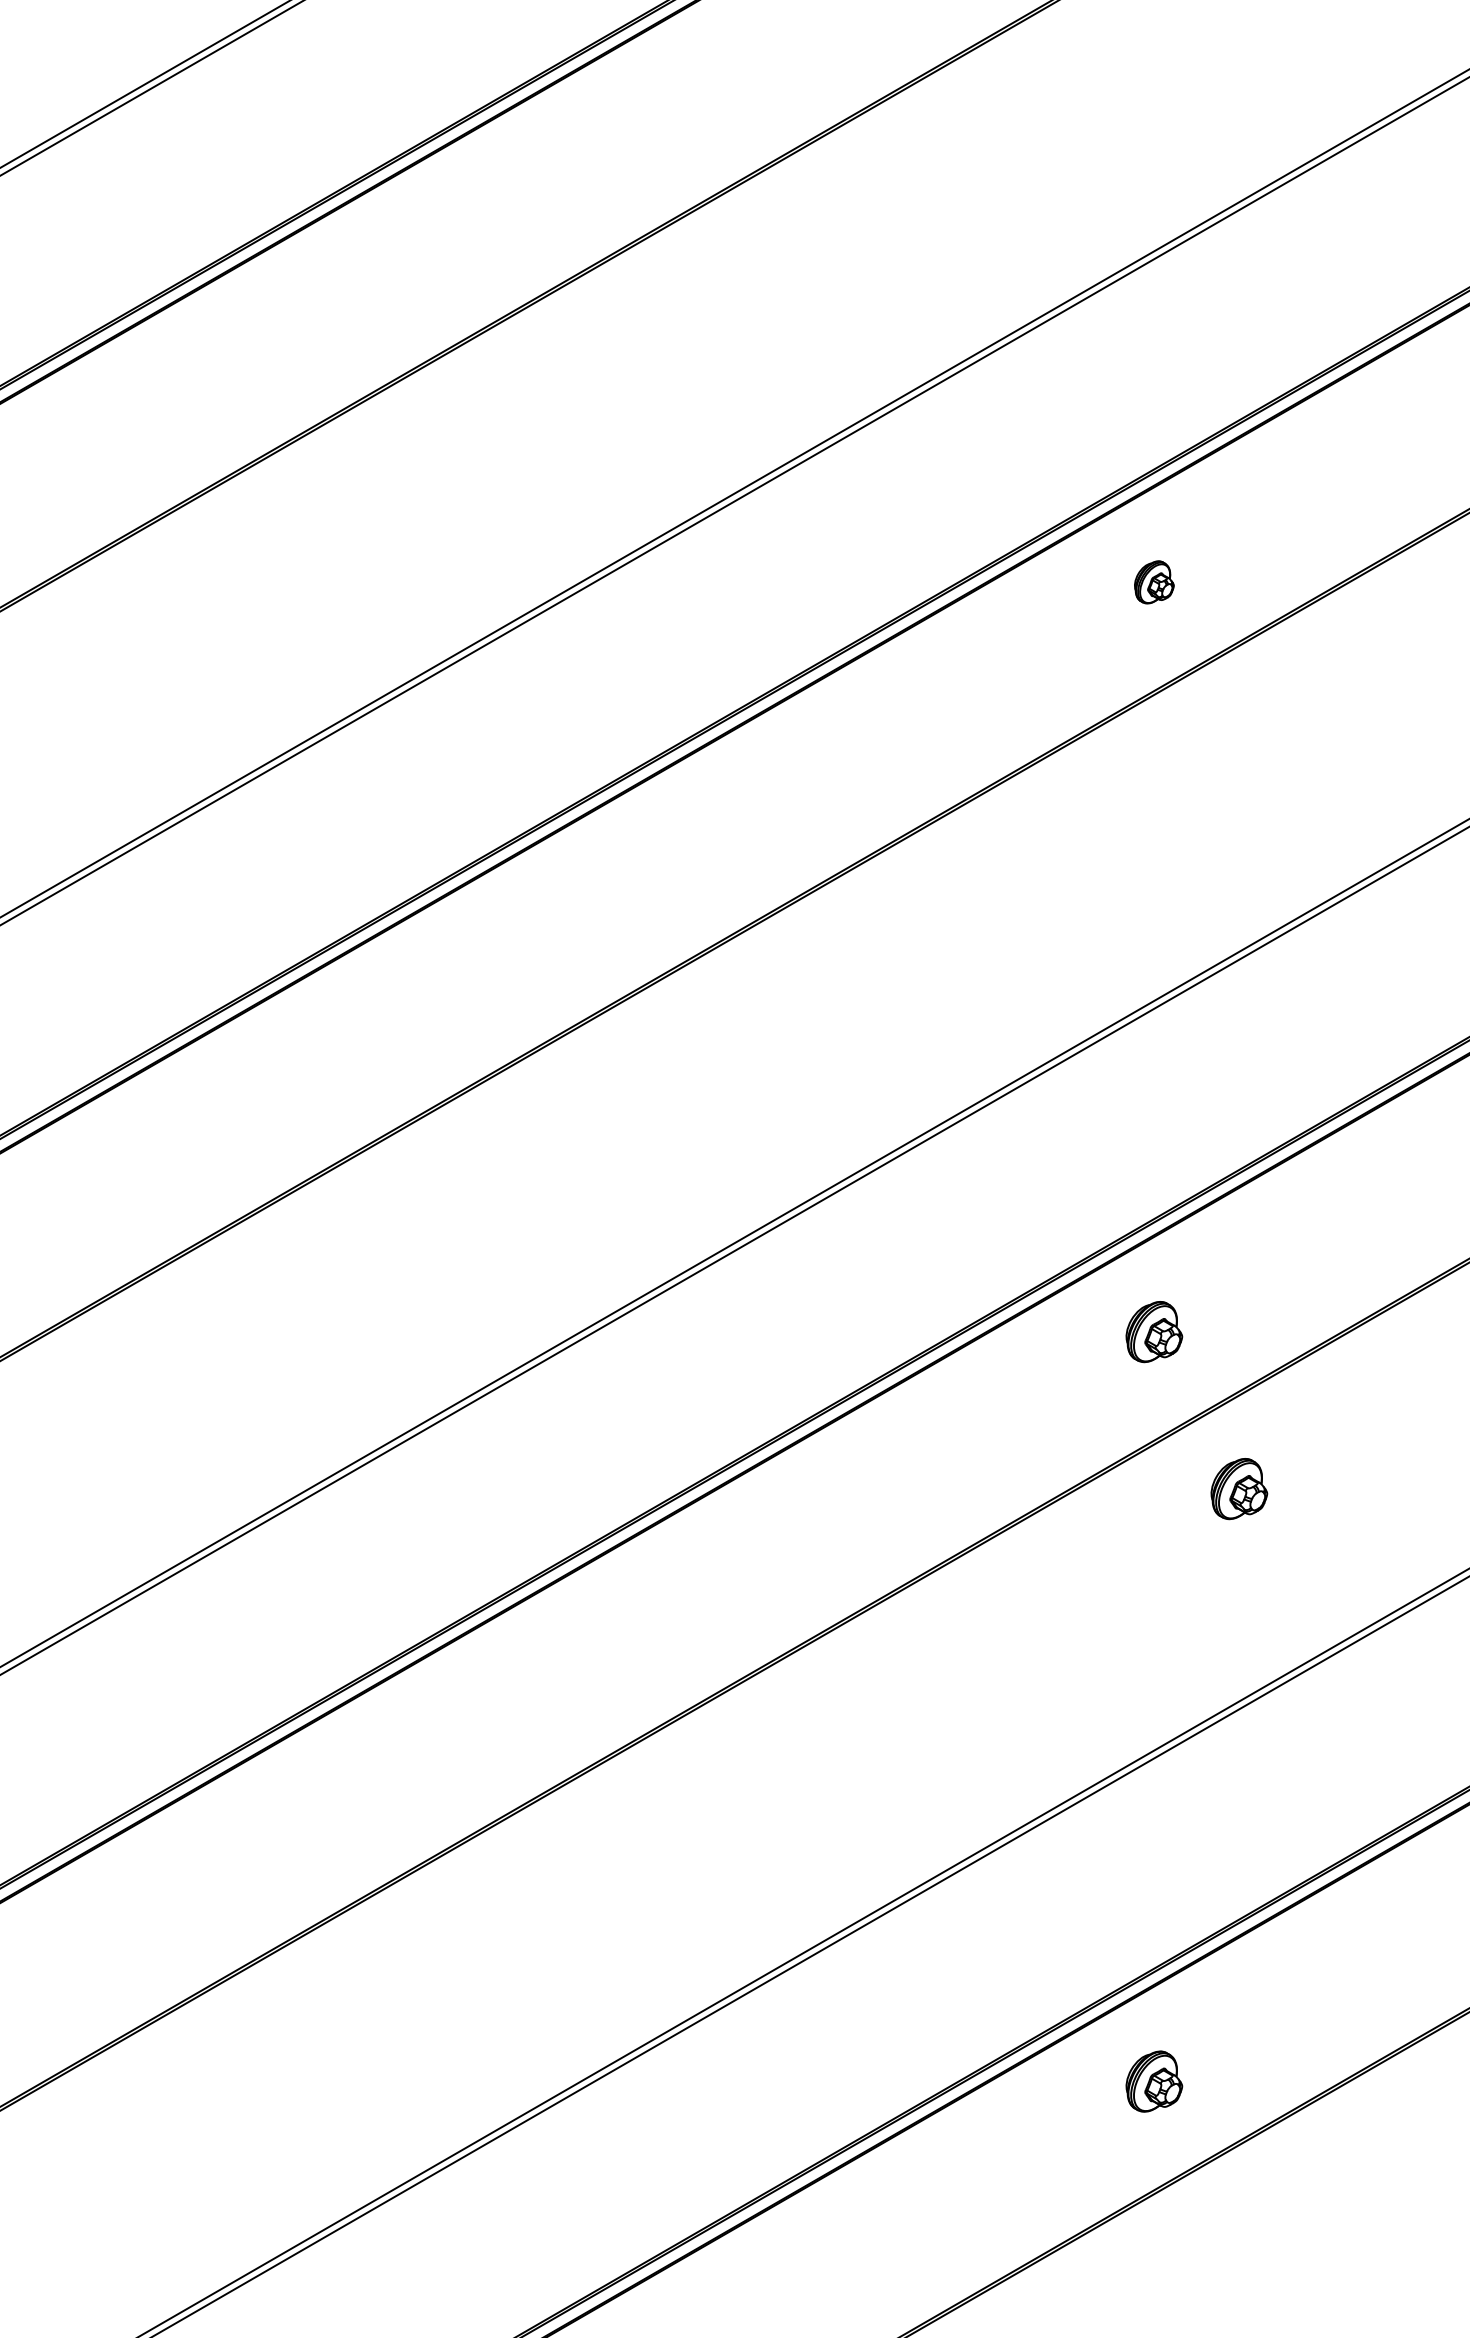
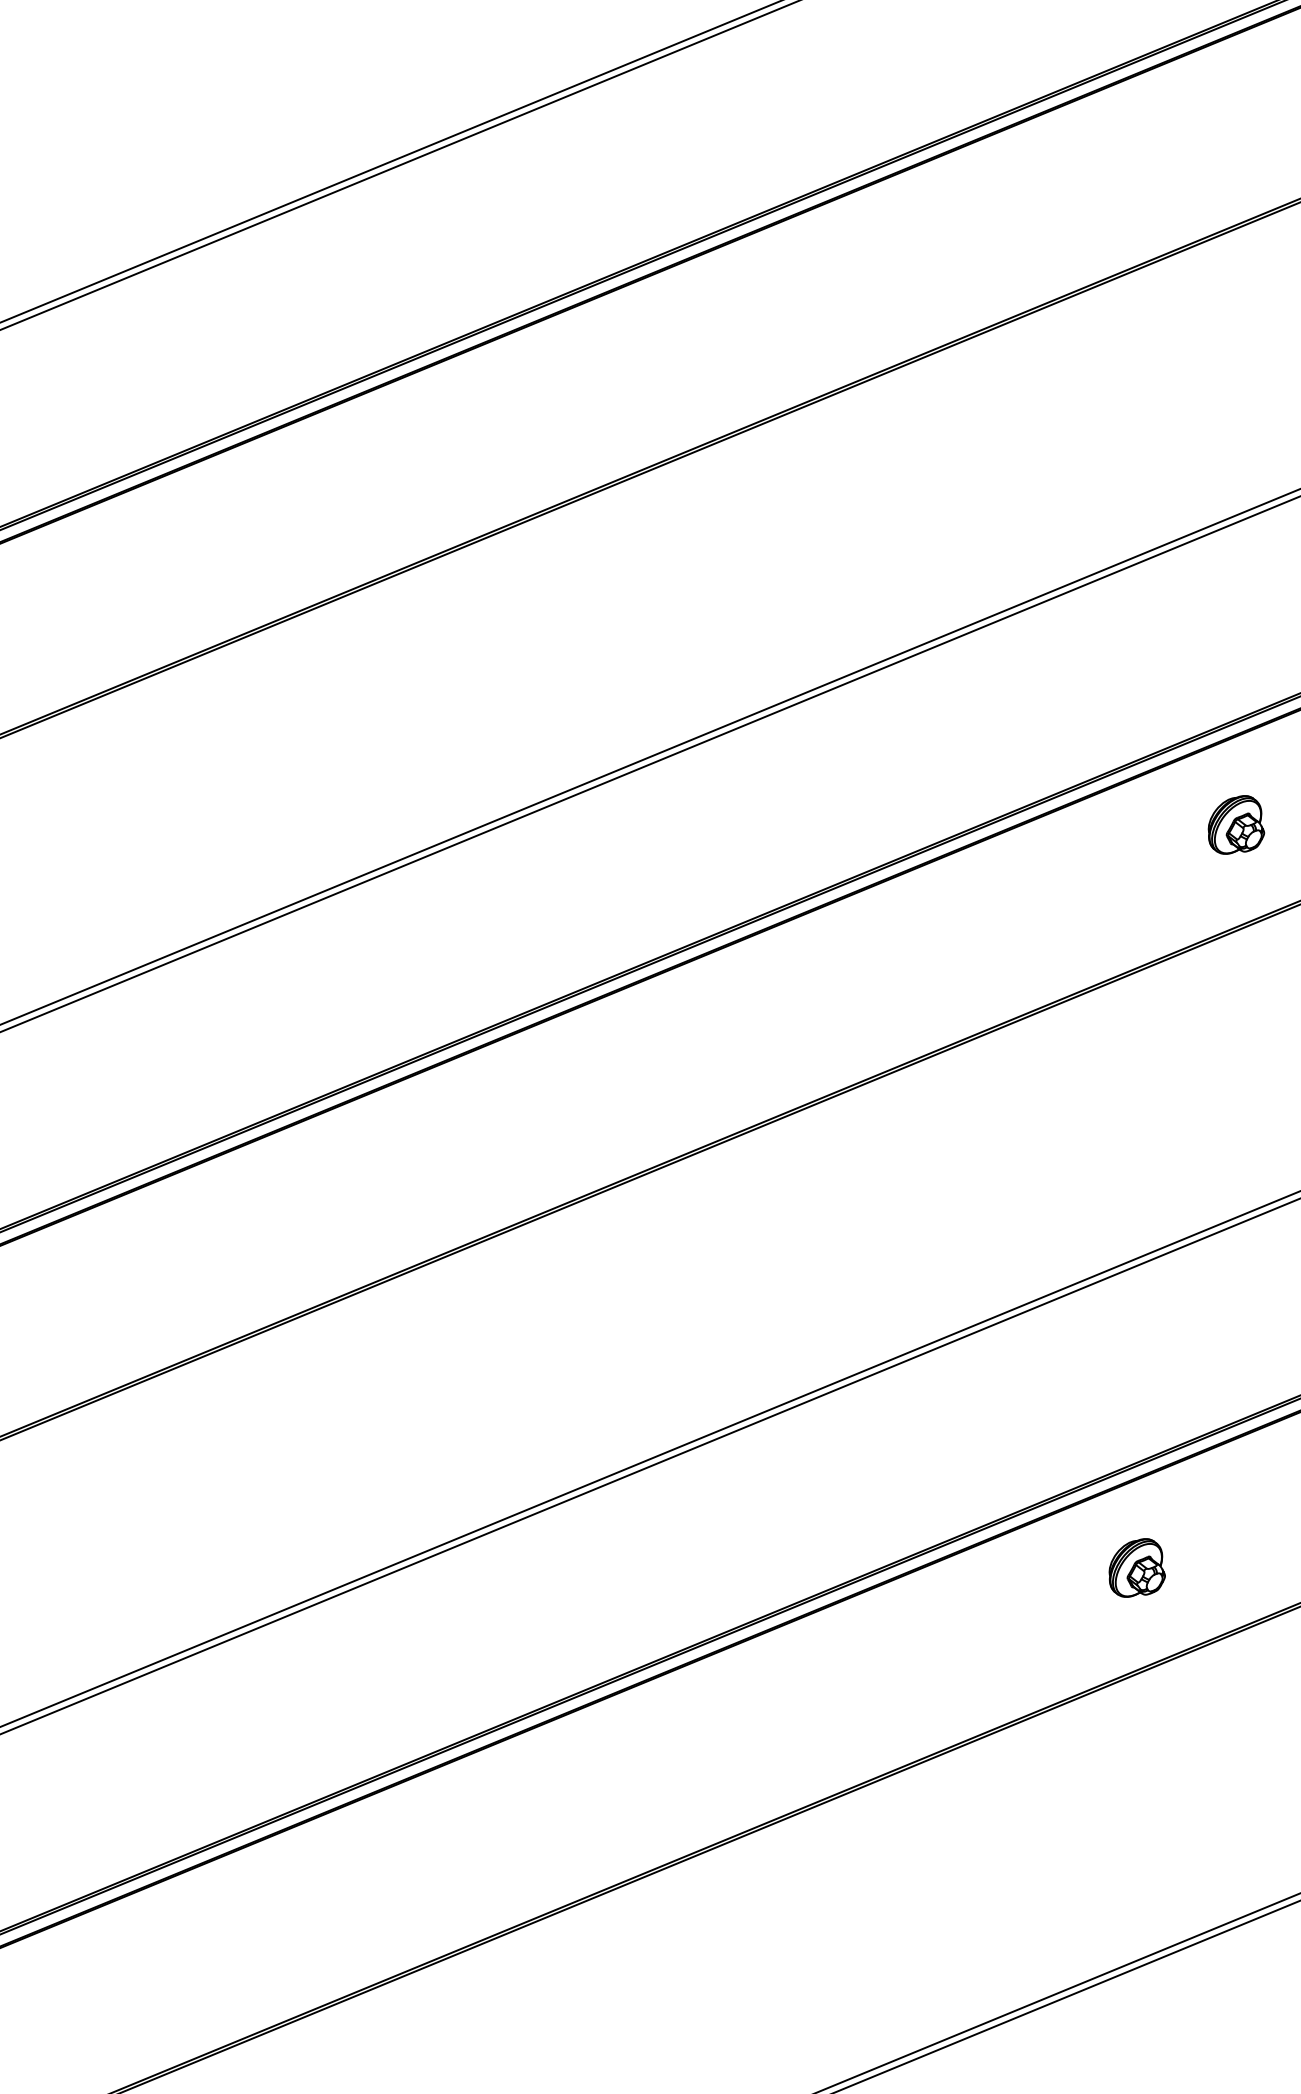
part: (1154, 582) -> (1237, 825), size x1.43
part: (1239, 1489) -> (1201, 1735), removed

